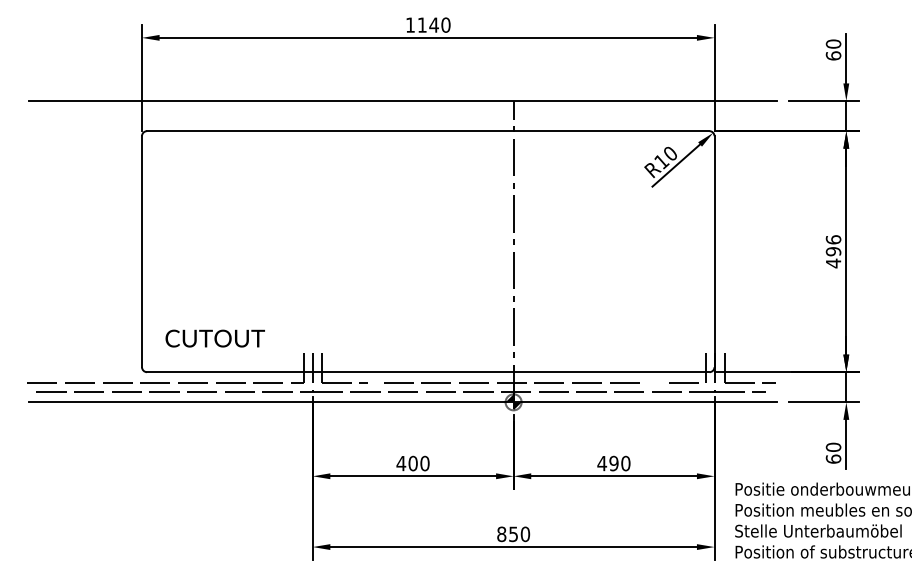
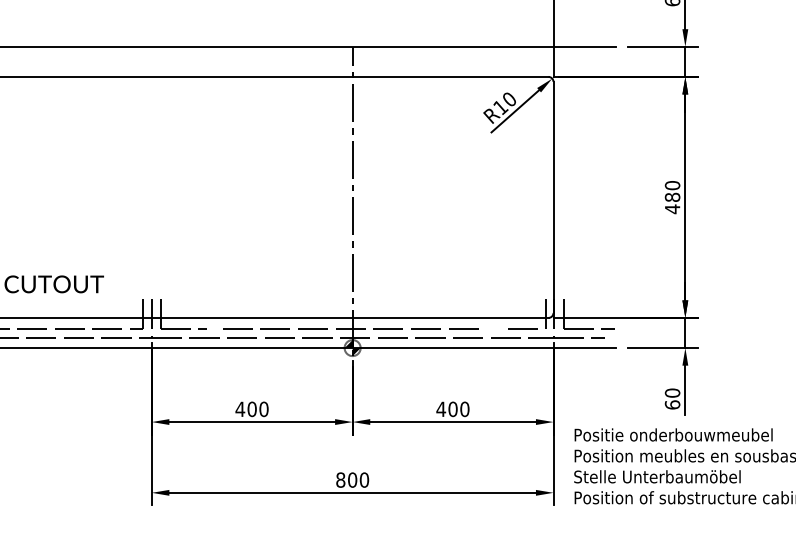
text: (833, 245) -> (672, 191), 496 -> 480
text: (613, 463) -> (452, 409), 490 -> 400
text: (513, 534) -> (352, 480), 850 -> 800

